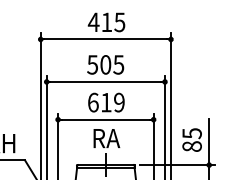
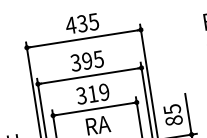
text: (106, 22) -> (82, 23), 415 -> 435
text: (99, 64) -> (81, 61), 505 -> 395
text: (92, 102) -> (80, 95), 619 -> 319

